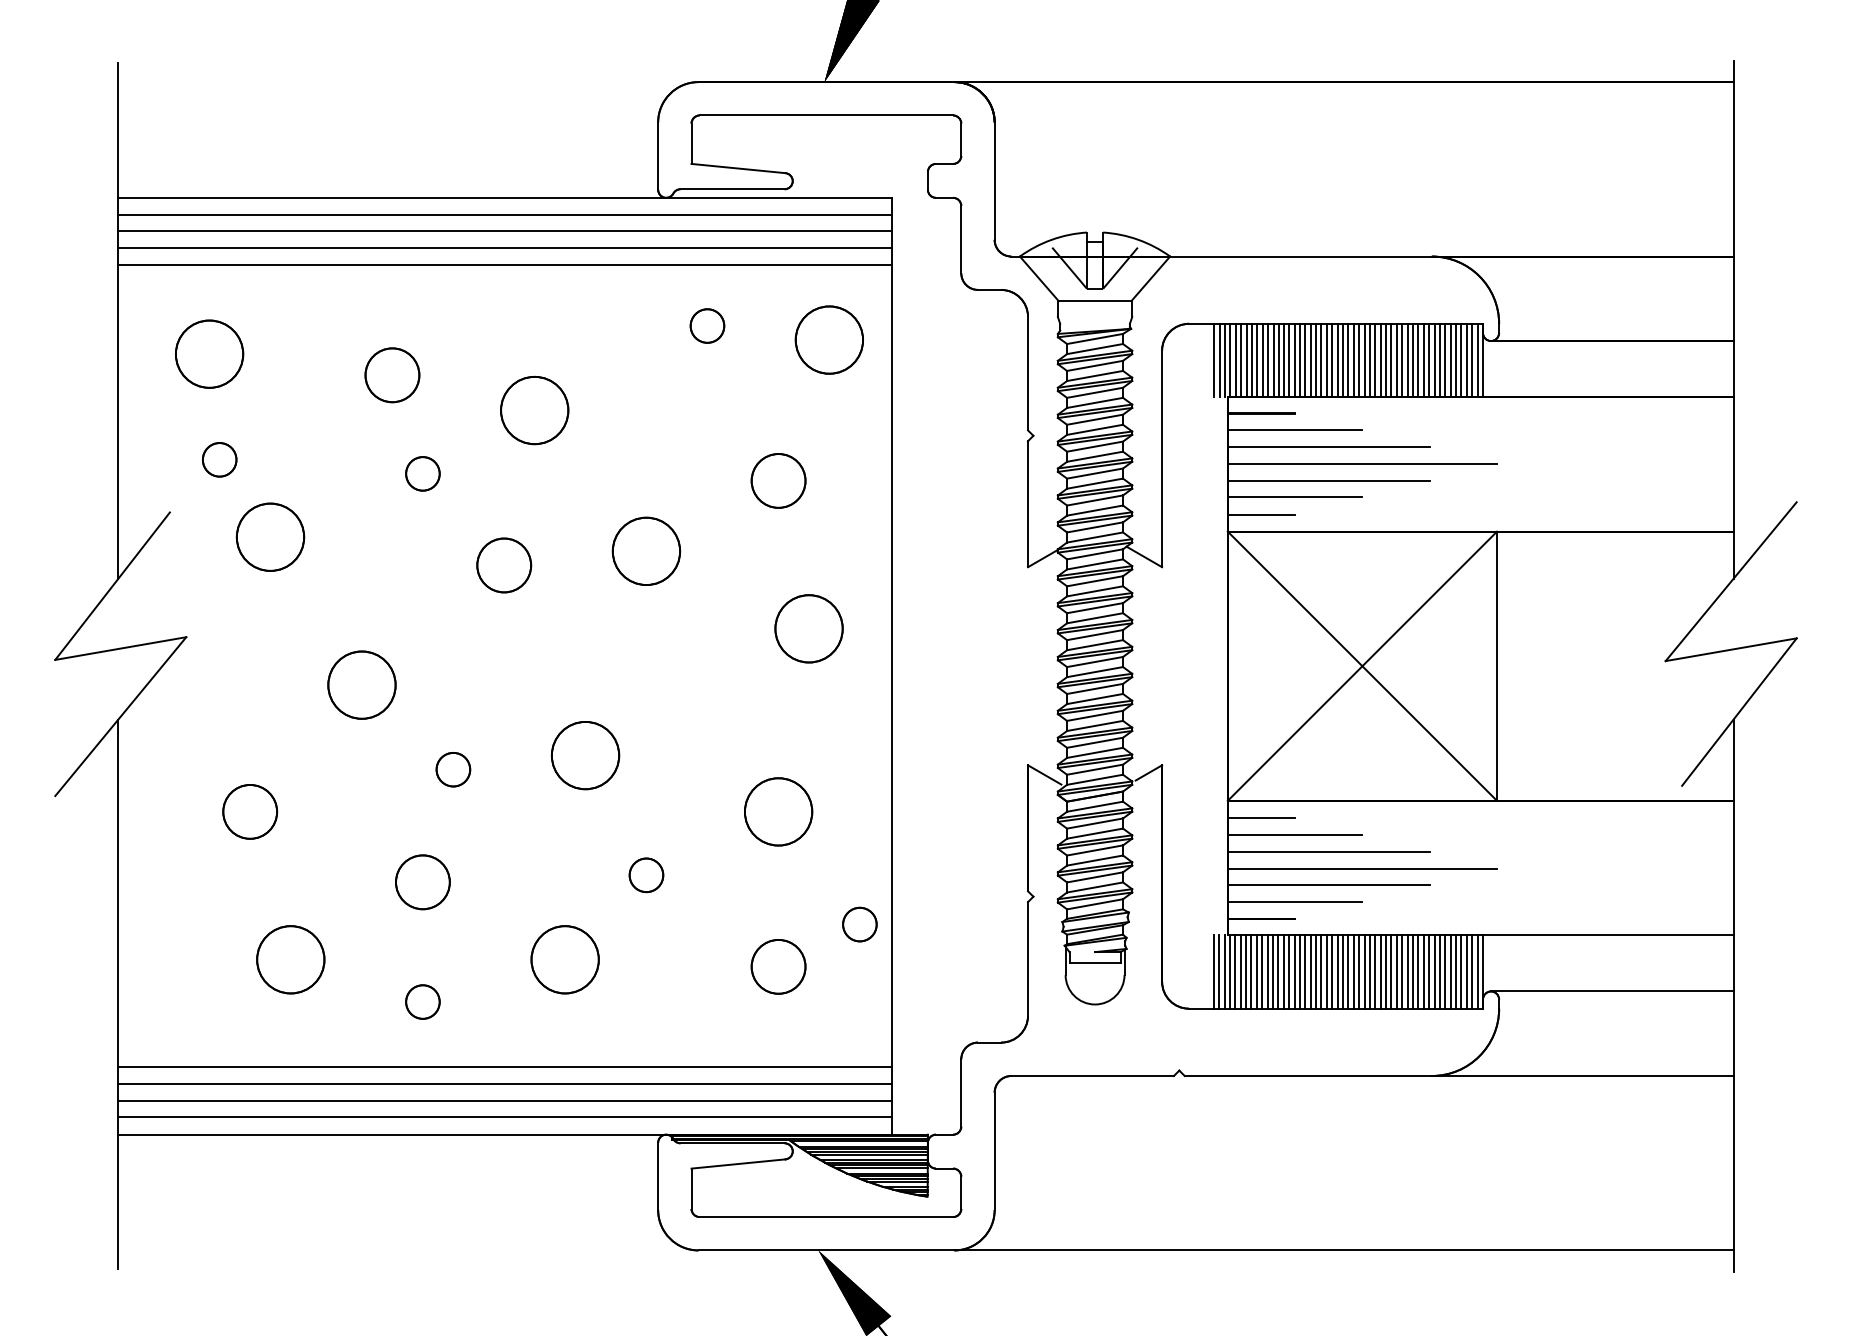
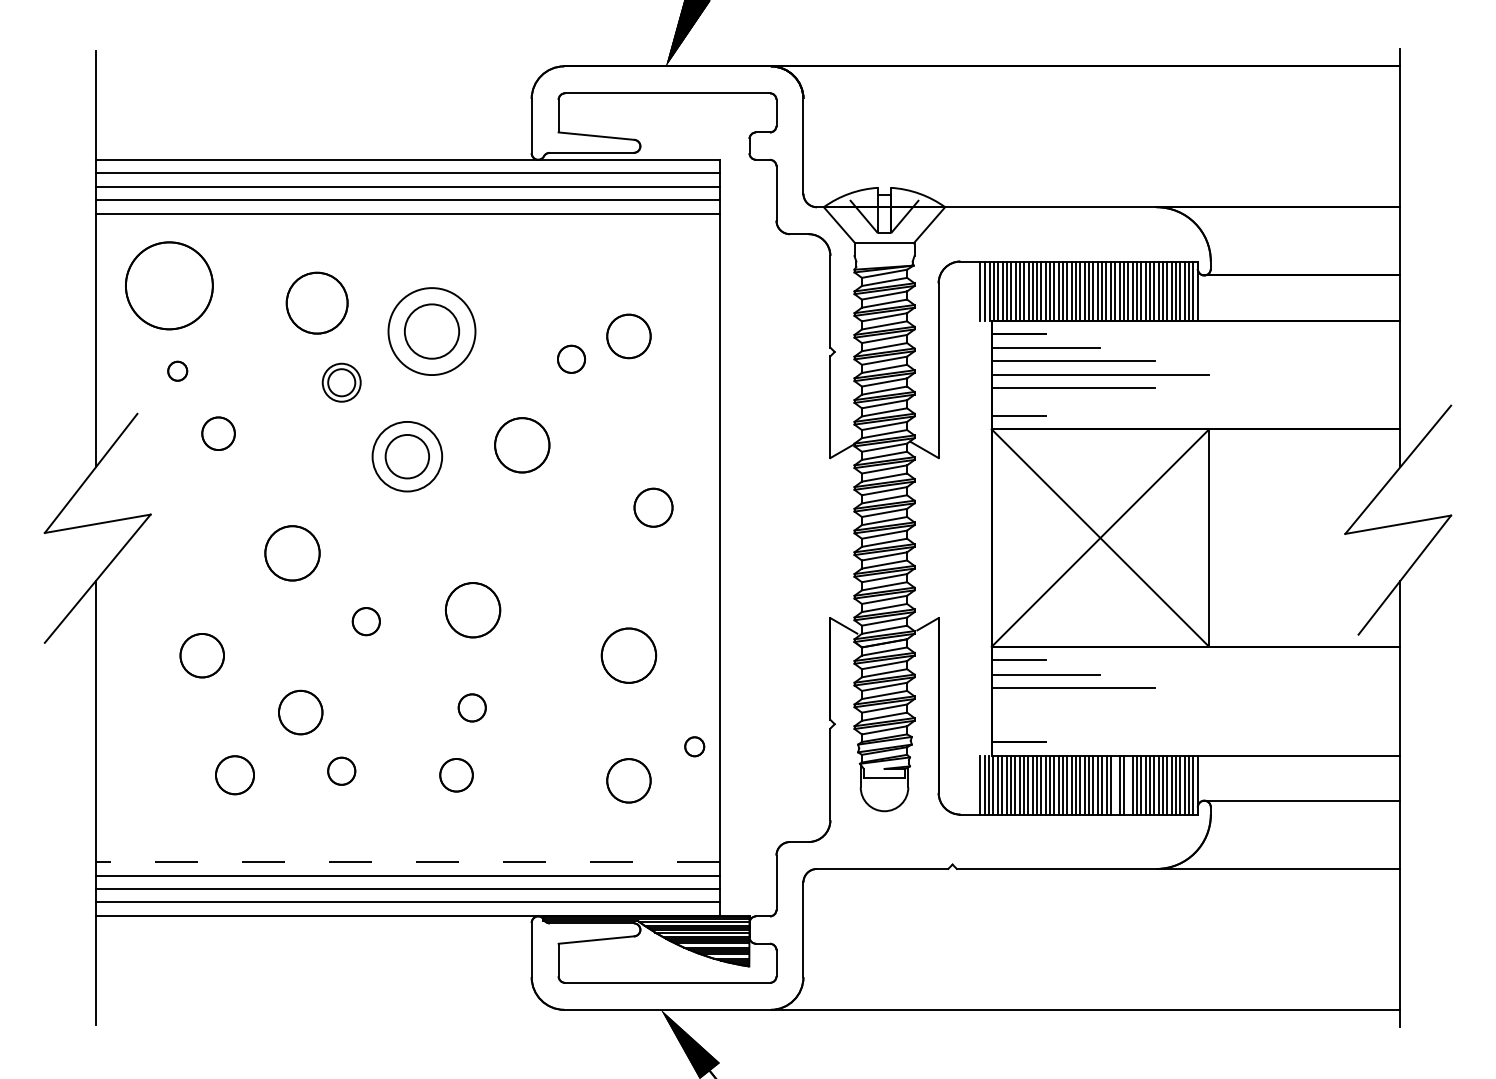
circle: (707, 324) -> (571, 358), moved
part: (828, 339) -> (669, 274), removed
circle: (209, 354) -> (169, 286), size x1.6
circle: (391, 374) -> (316, 302), size x1.4
circle: (534, 410) -> (431, 331), size x1.6
circle: (219, 458) -> (177, 370), size x0.7
circle: (422, 473) -> (341, 382), size x1.4
part: (778, 481) -> (628, 336), moved
line: (1294, 497) -> (1045, 401), removed
circle: (270, 536) -> (218, 433), size x0.6
circle: (504, 565) -> (407, 456), size x1.6
circle: (808, 628) -> (653, 507), size x0.7
line: (1362, 868) -> (1100, 701), removed
circle: (645, 874) -> (471, 707), moved
part: (422, 882) -> (300, 712), moved
line: (1327, 885) -> (1072, 715), removed
line: (1294, 902) -> (1045, 728), removed
circle: (859, 924) -> (694, 746), size x0.7
part: (290, 960) -> (234, 775), size x0.7
circle: (565, 960) -> (456, 775), size x0.6
line: (1381, 971) -> (1115, 784), removed
line: (1397, 971) -> (1128, 784), removed
circle: (422, 1001) -> (341, 770), moved
line: (504, 1067) -> (407, 862), solid -> dashed

